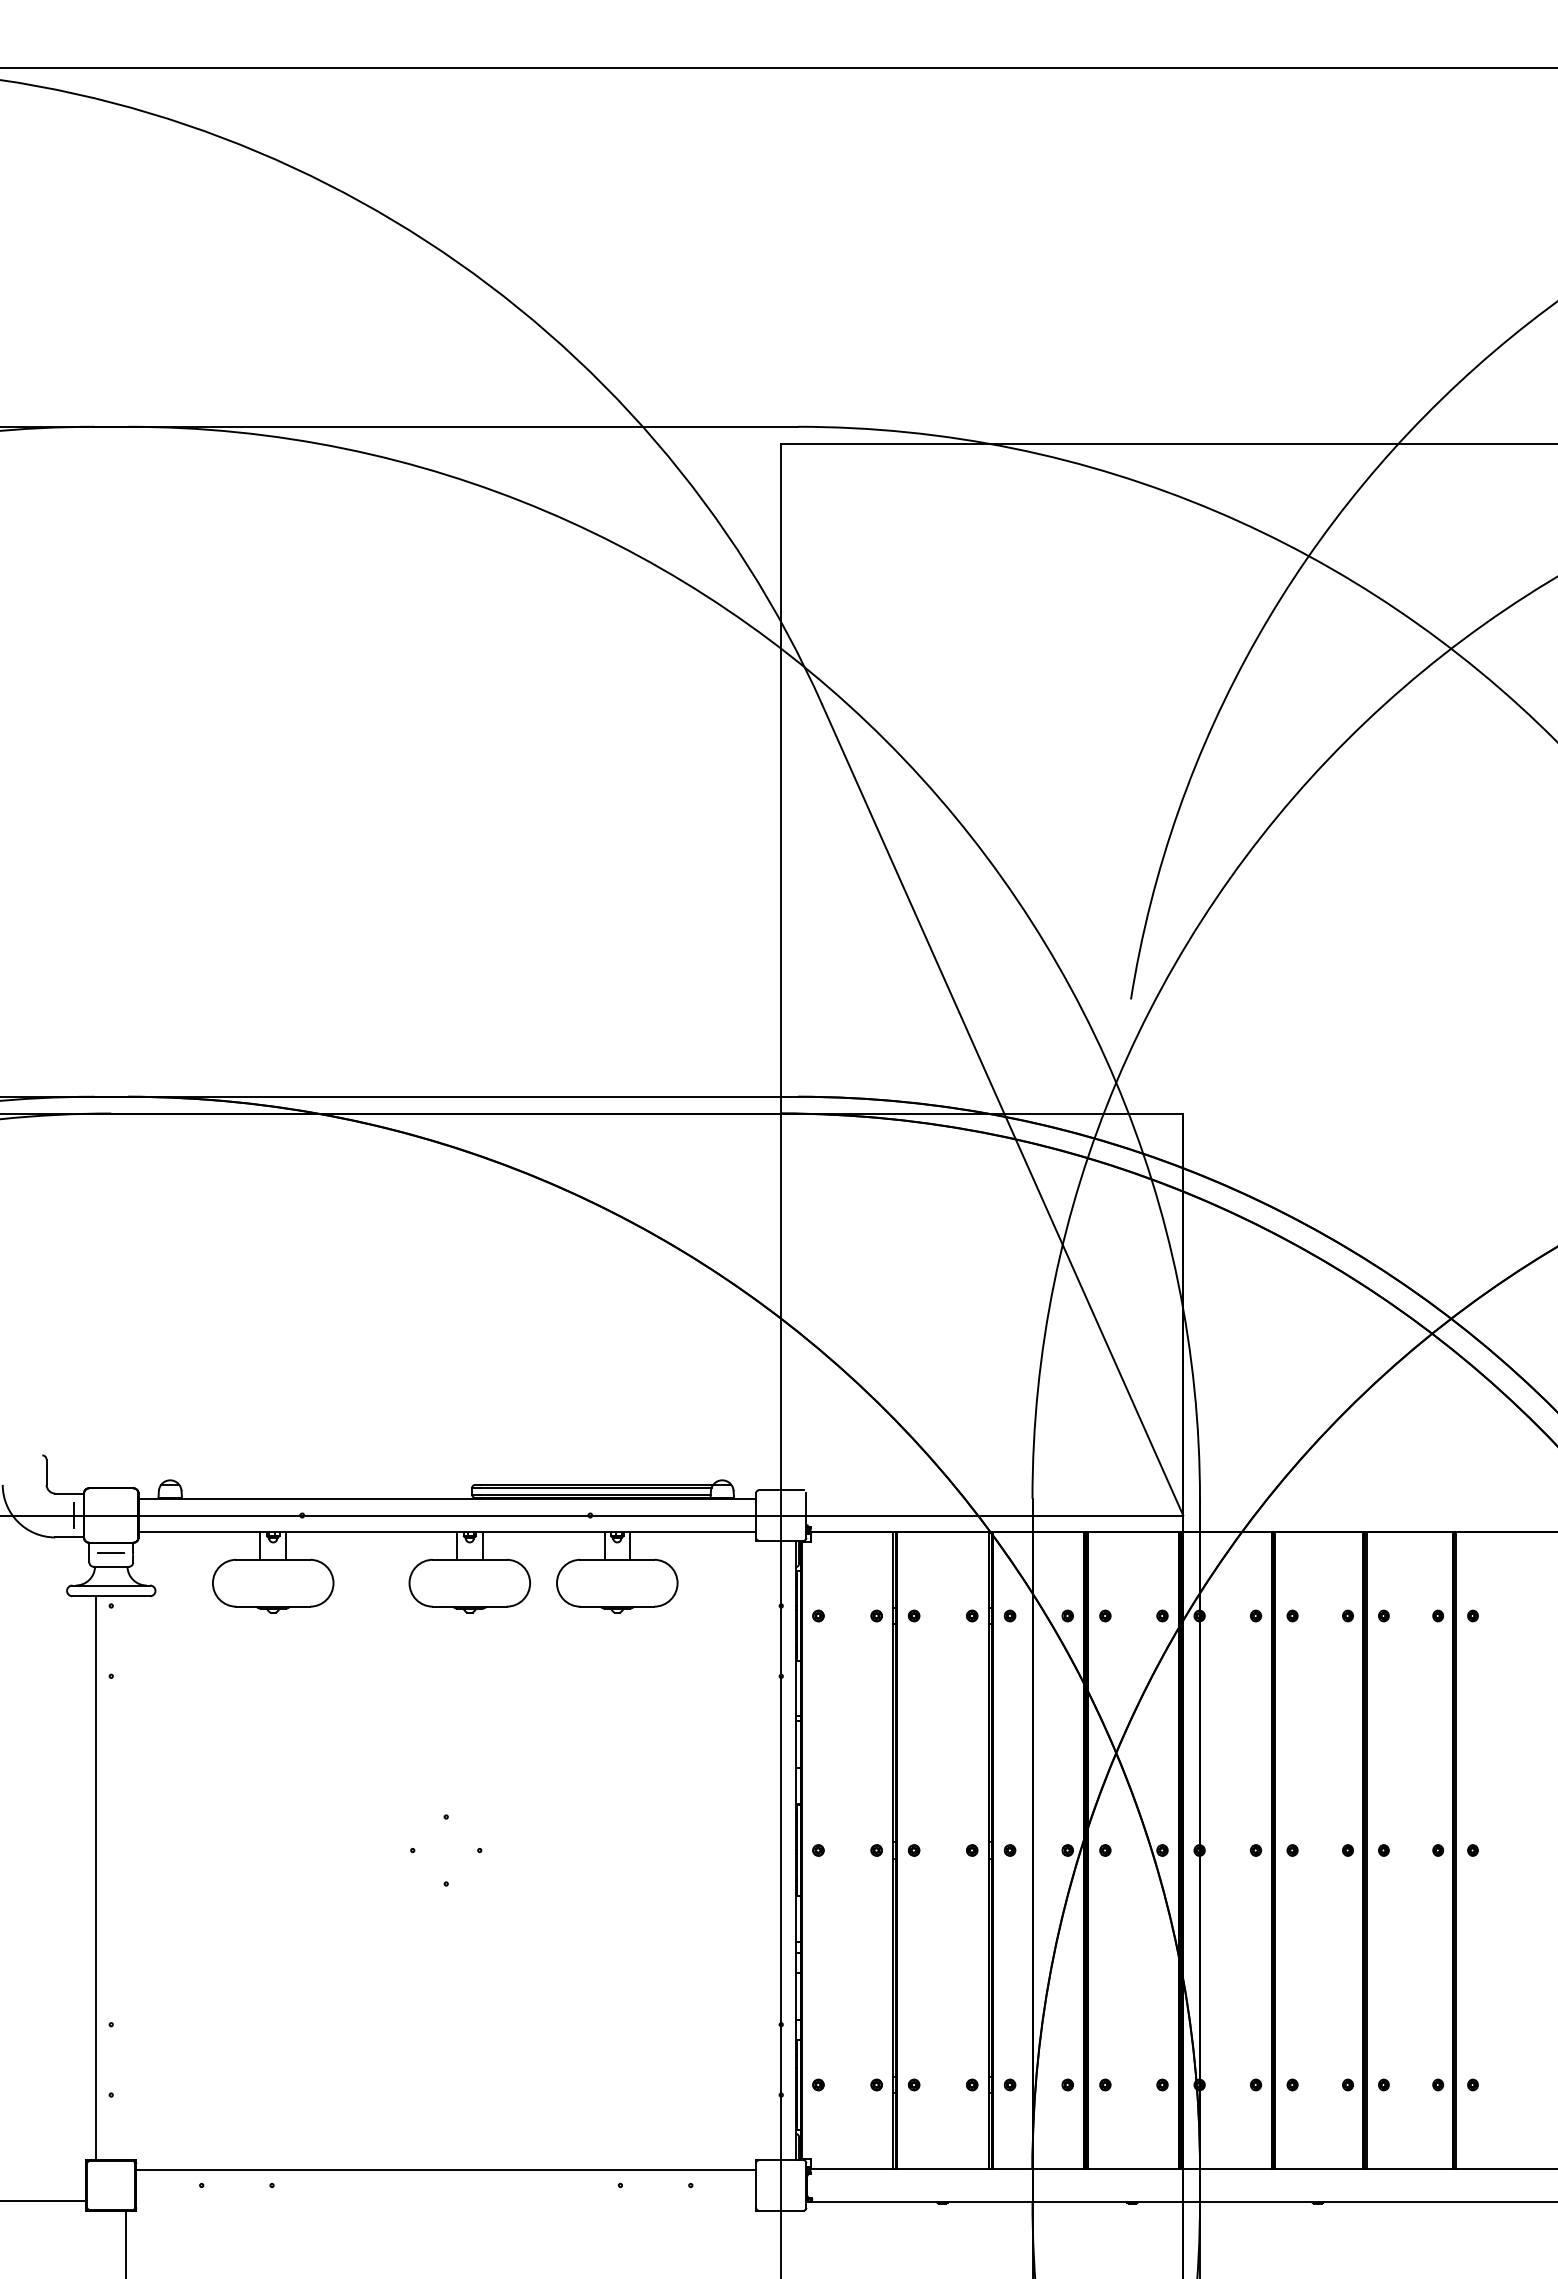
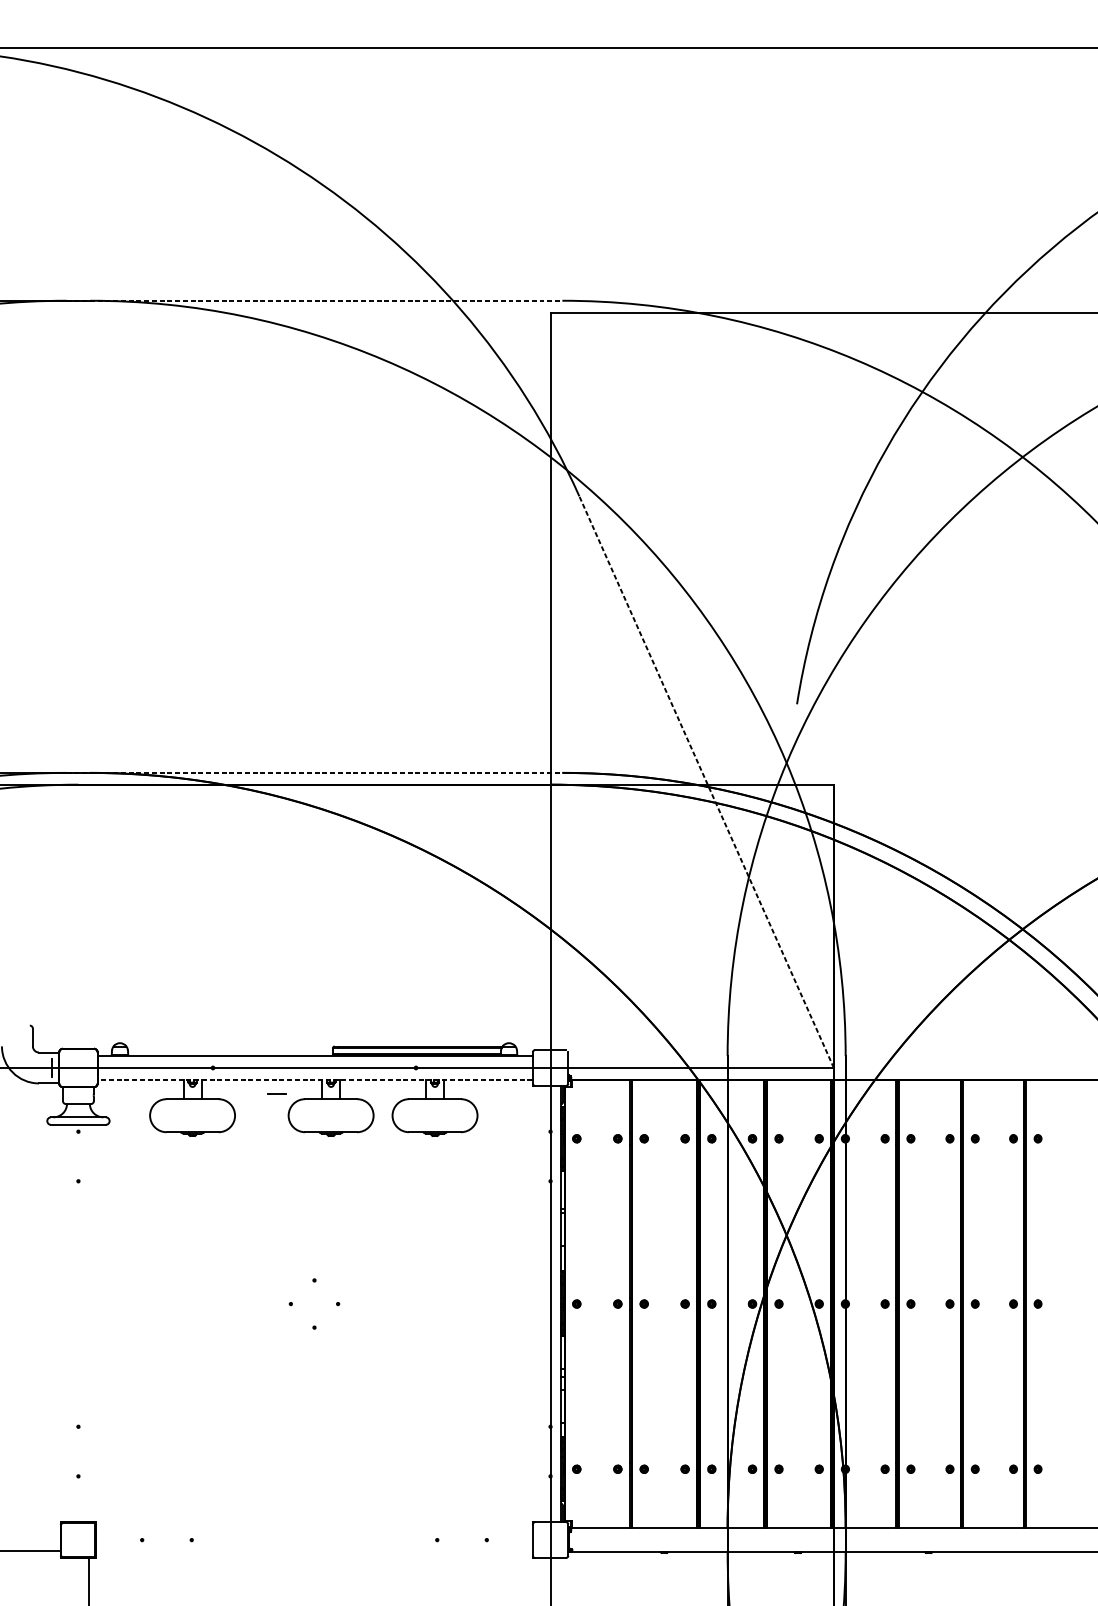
line: (446, 426) -> (314, 300), solid -> dashed
line: (446, 1096) -> (314, 772), solid -> dashed
line: (1002, 1109) -> (706, 781), solid -> dashed
line: (446, 1532) -> (314, 1079), solid -> dashed
line: (110, 1552) -> (276, 1094), moved
line: (96, 1878) -> (68, 1323), removed
line: (446, 2170) -> (314, 1529), removed

